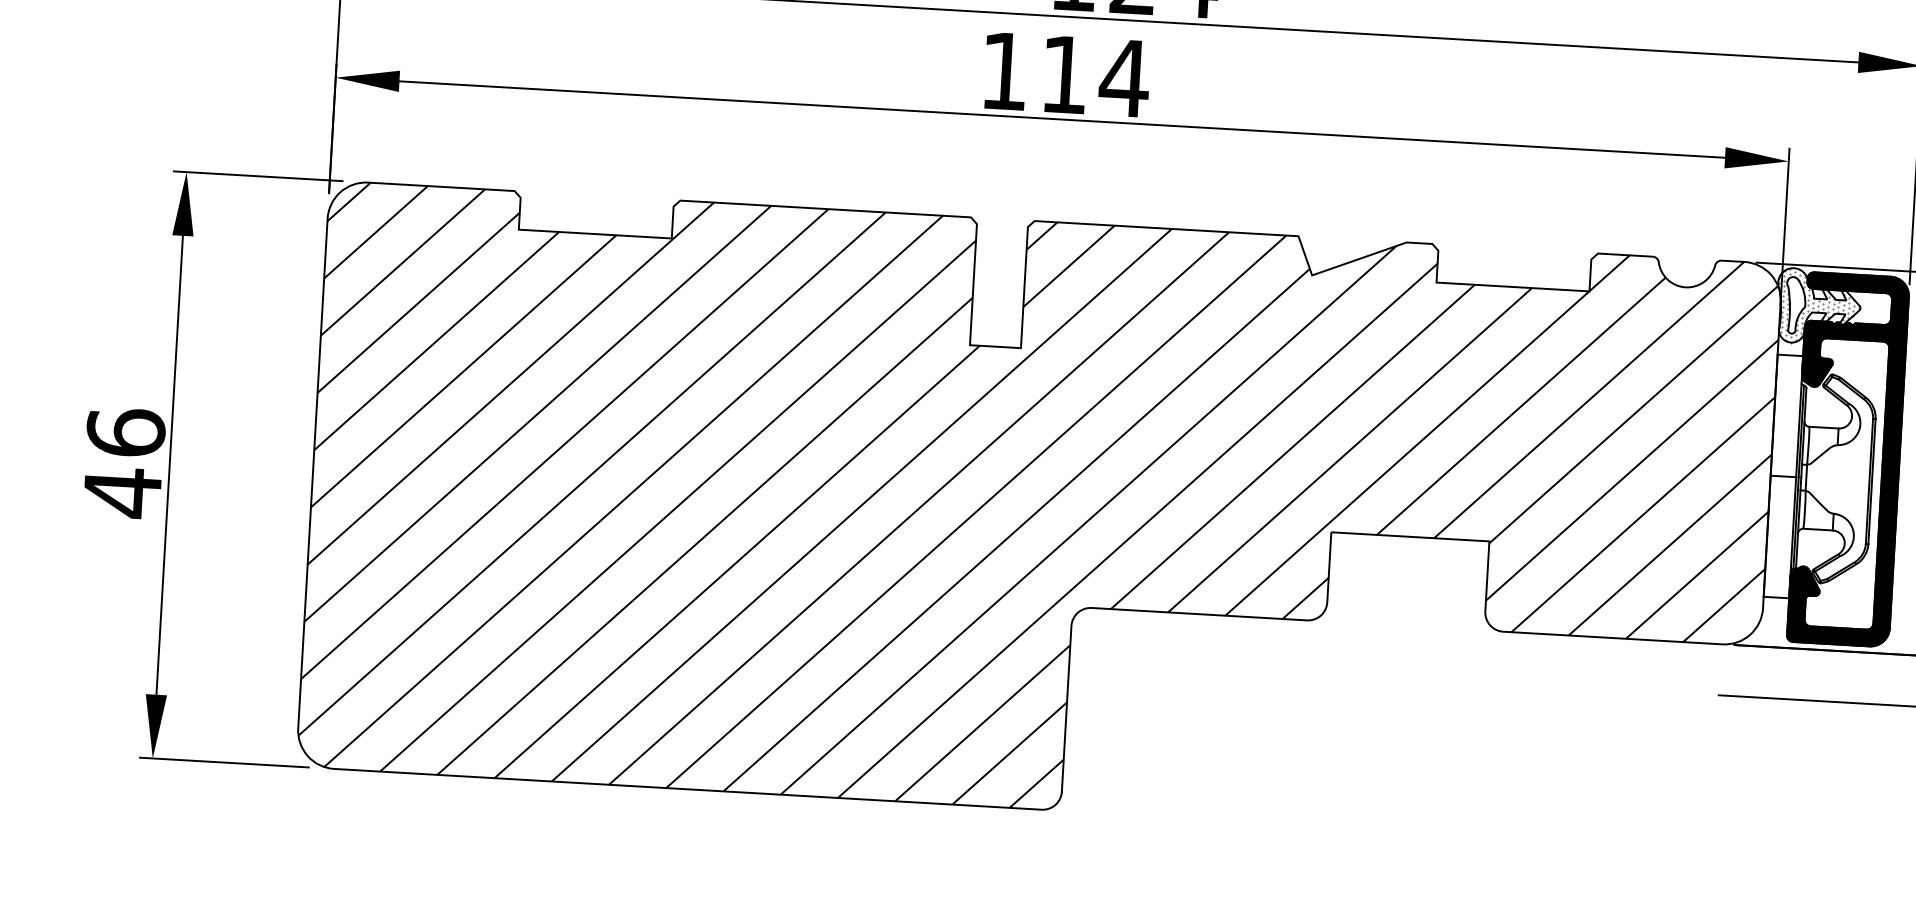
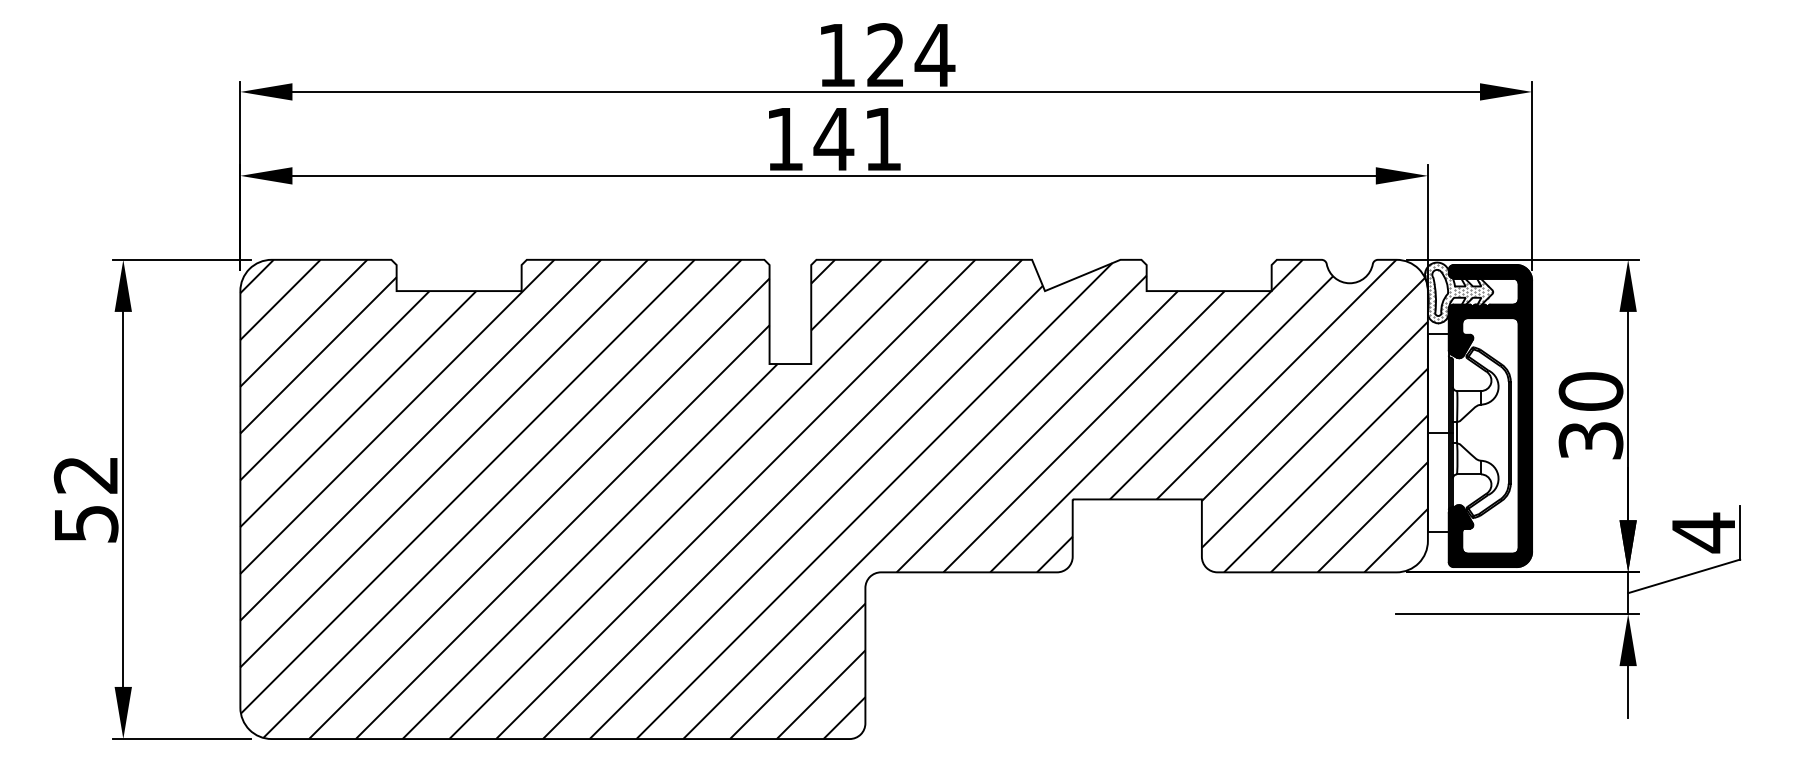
text: (1094, 76) -> (858, 139), 114 -> 141
text: (123, 462) -> (85, 499), 46 -> 52

